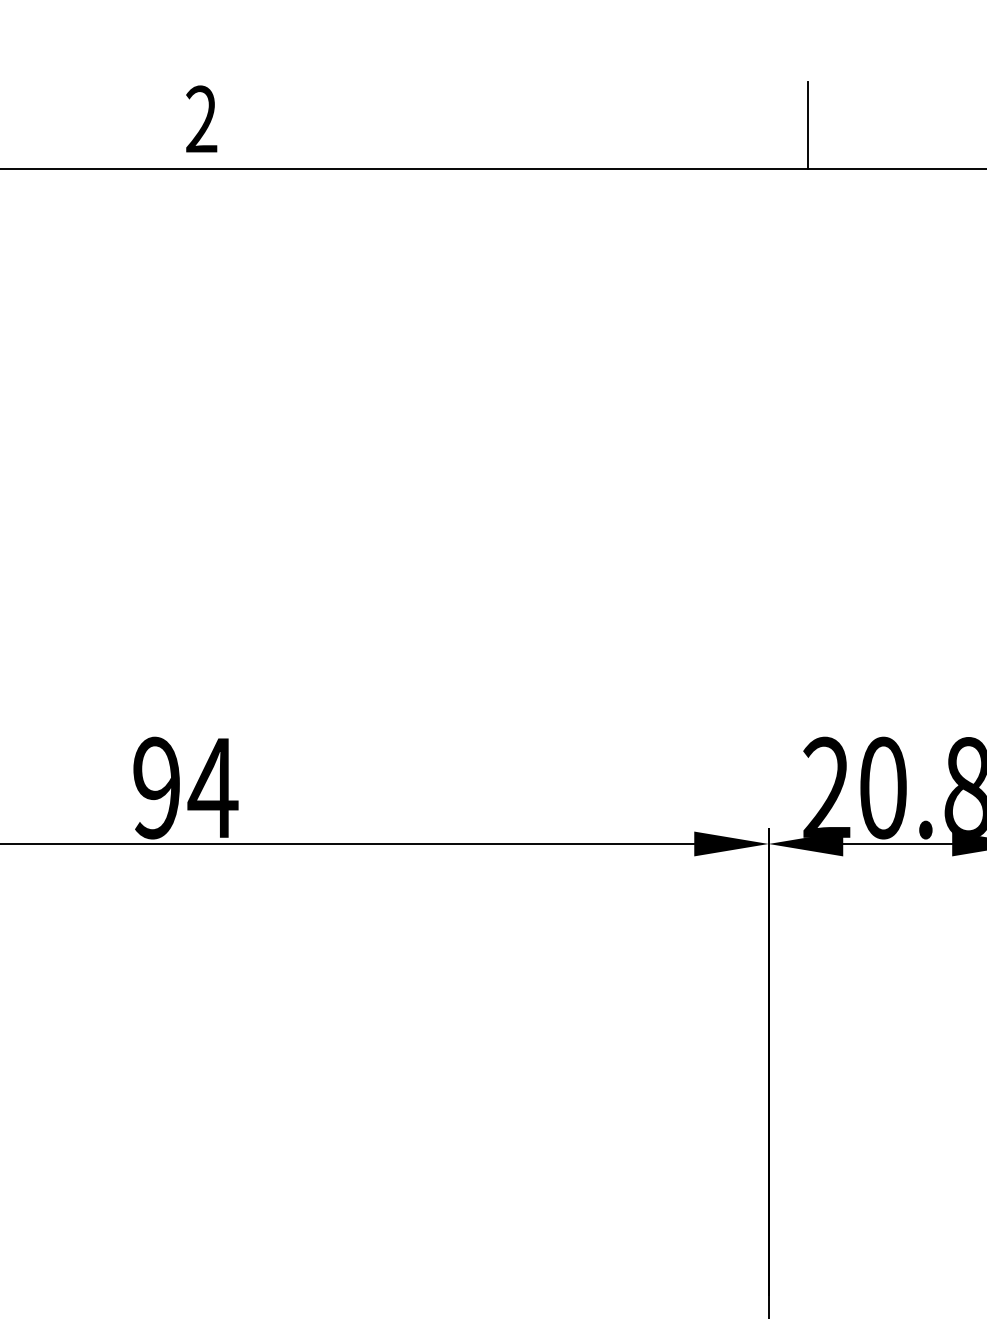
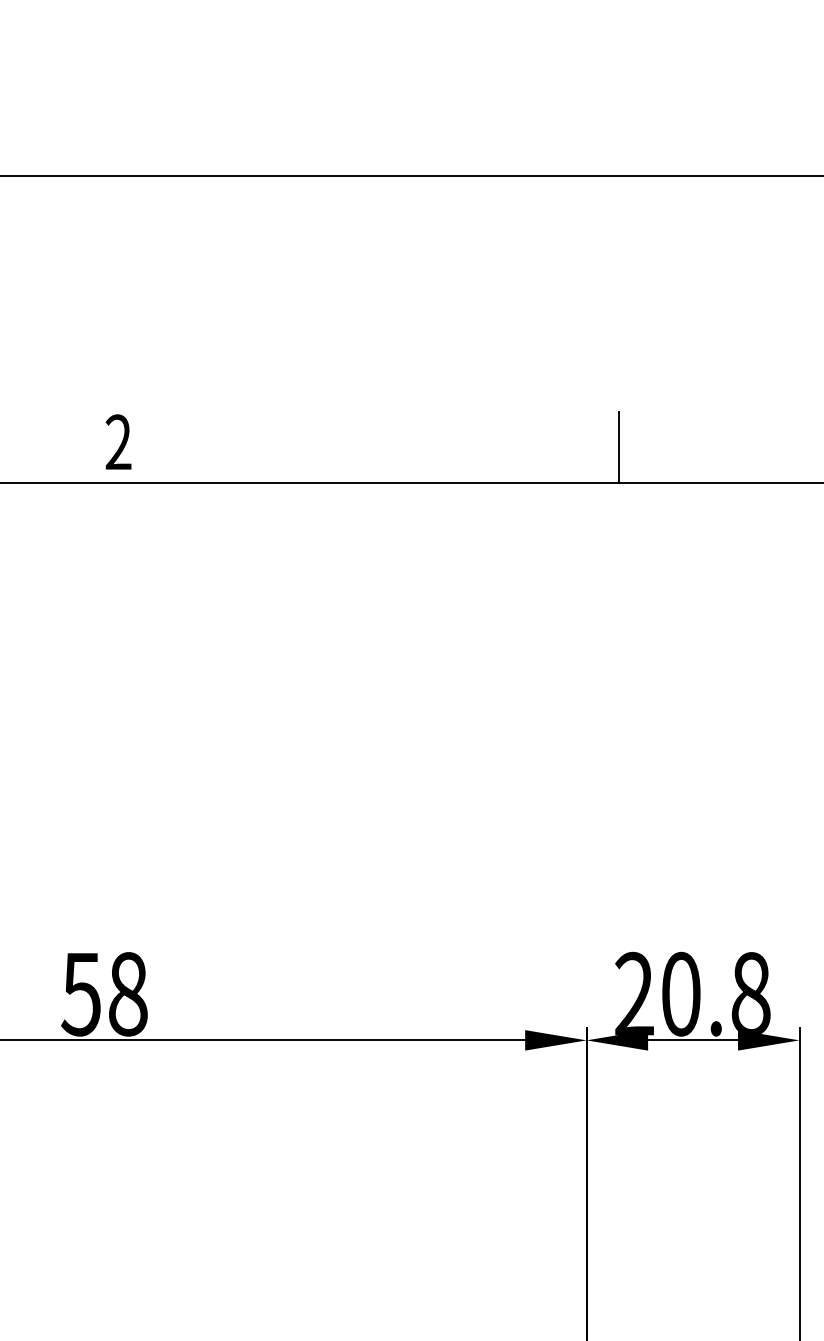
text: (184, 787) -> (104, 993), 94 -> 58

